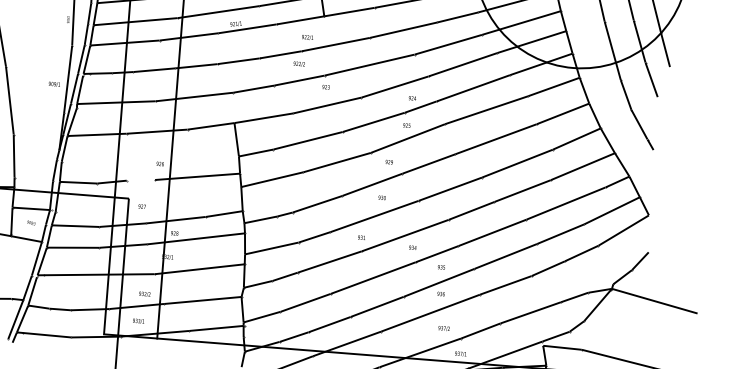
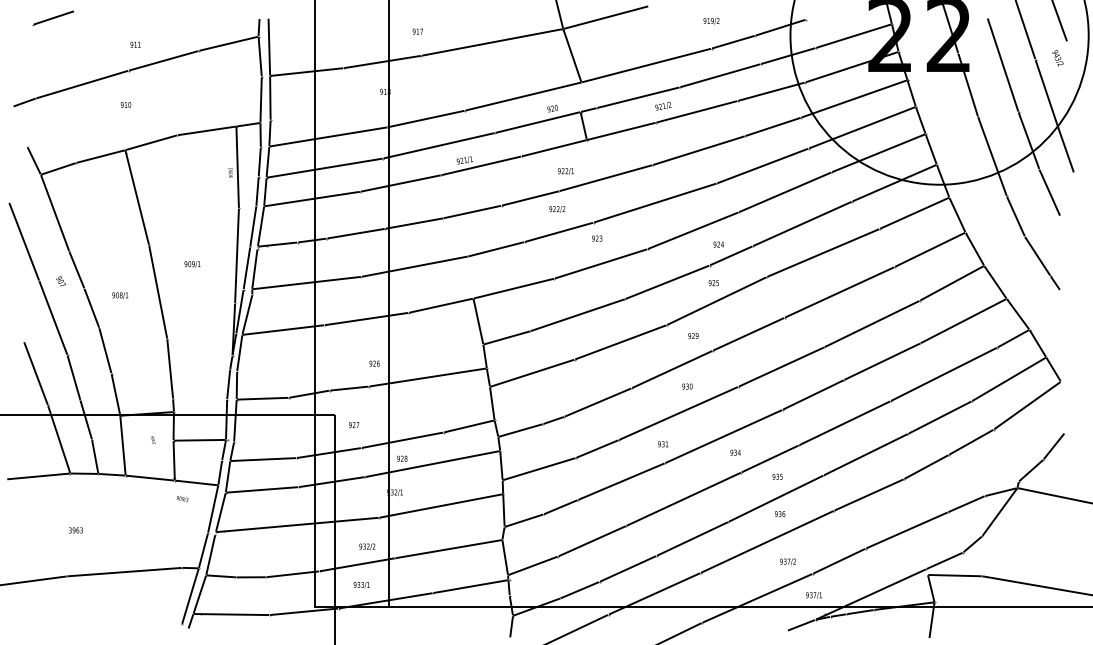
text: (54, 84) -> (192, 264), moved
line: (140, 180) -> (349, 388), added
text: (31, 222) -> (182, 498), moved

